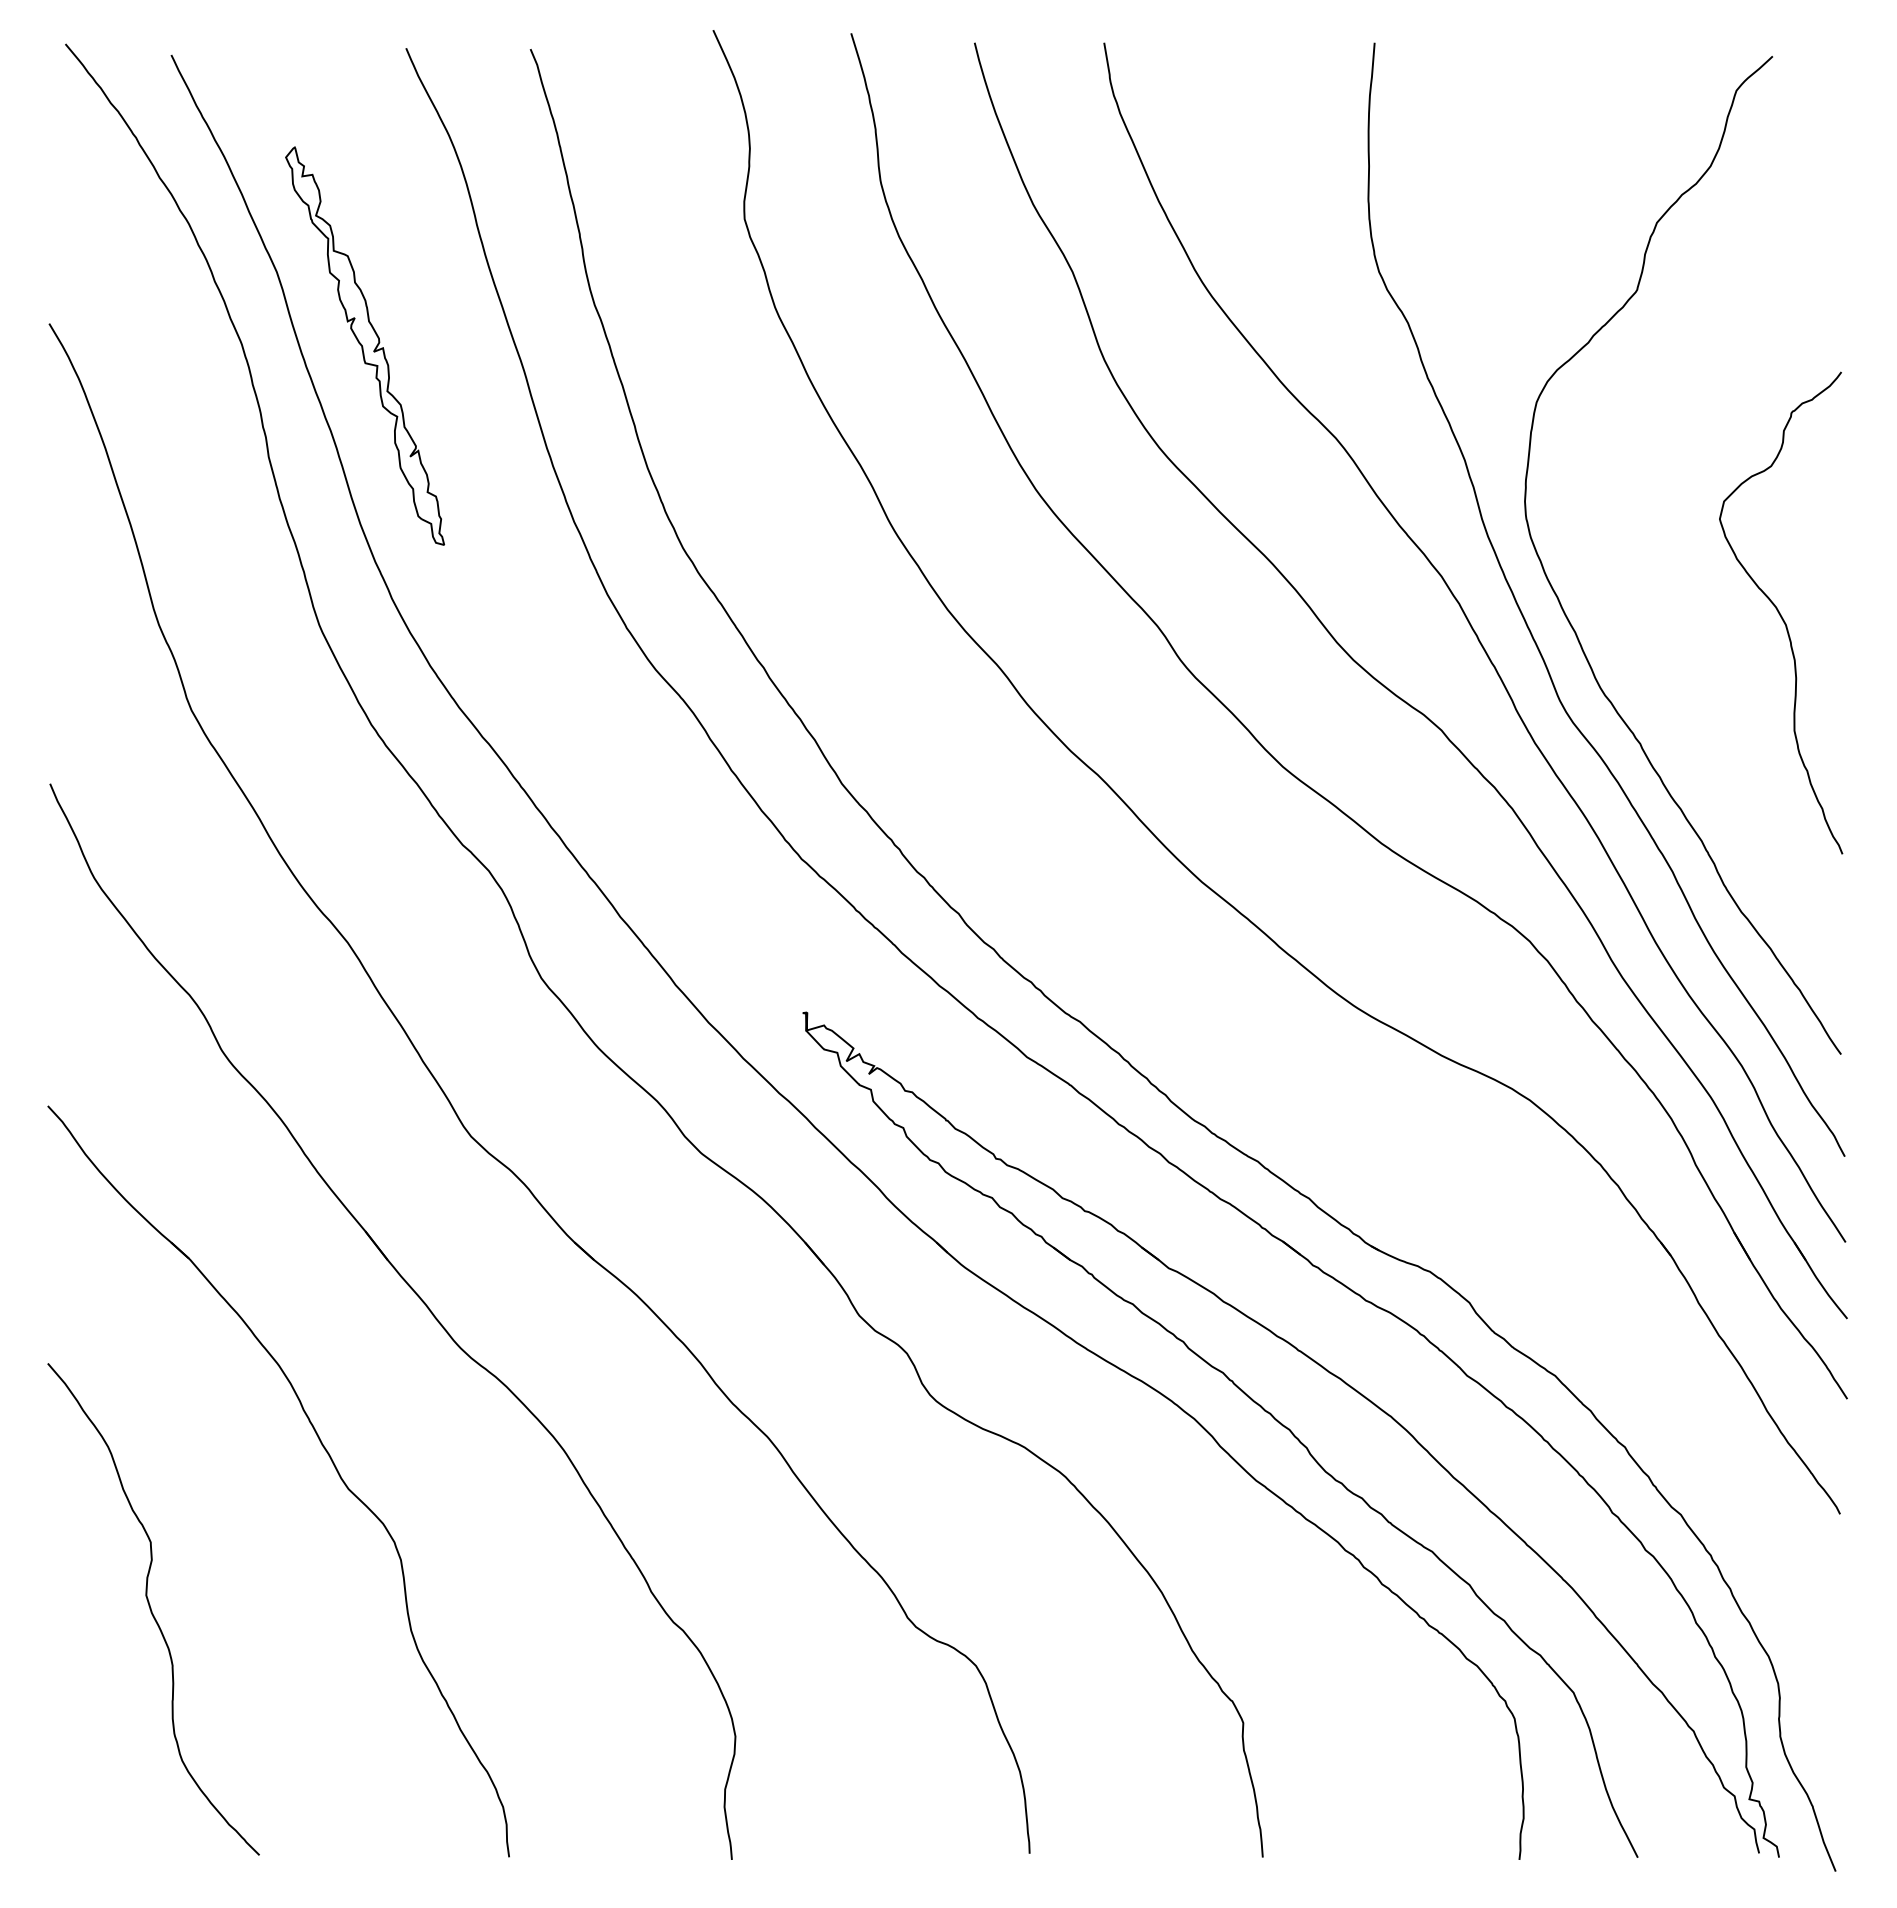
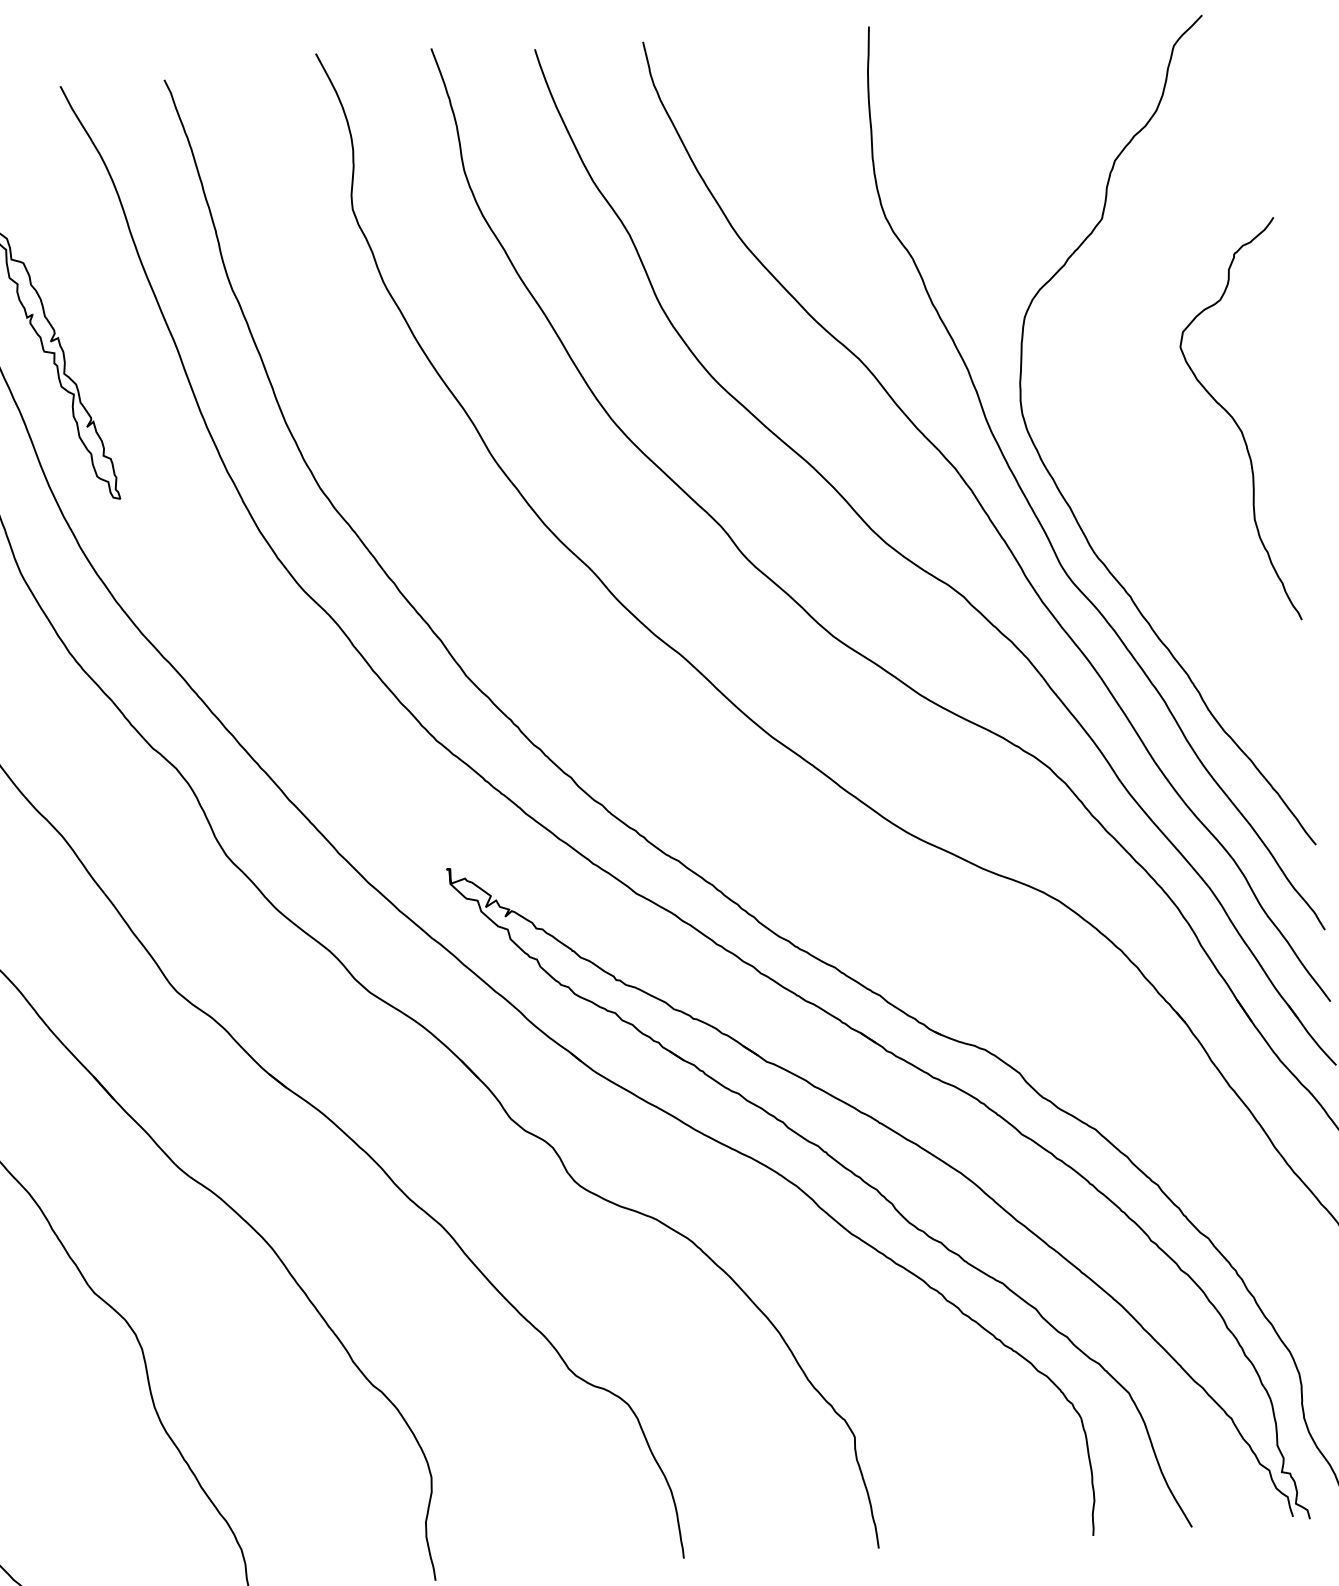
curve: (1780, 613) -> (1236, 422), moved

